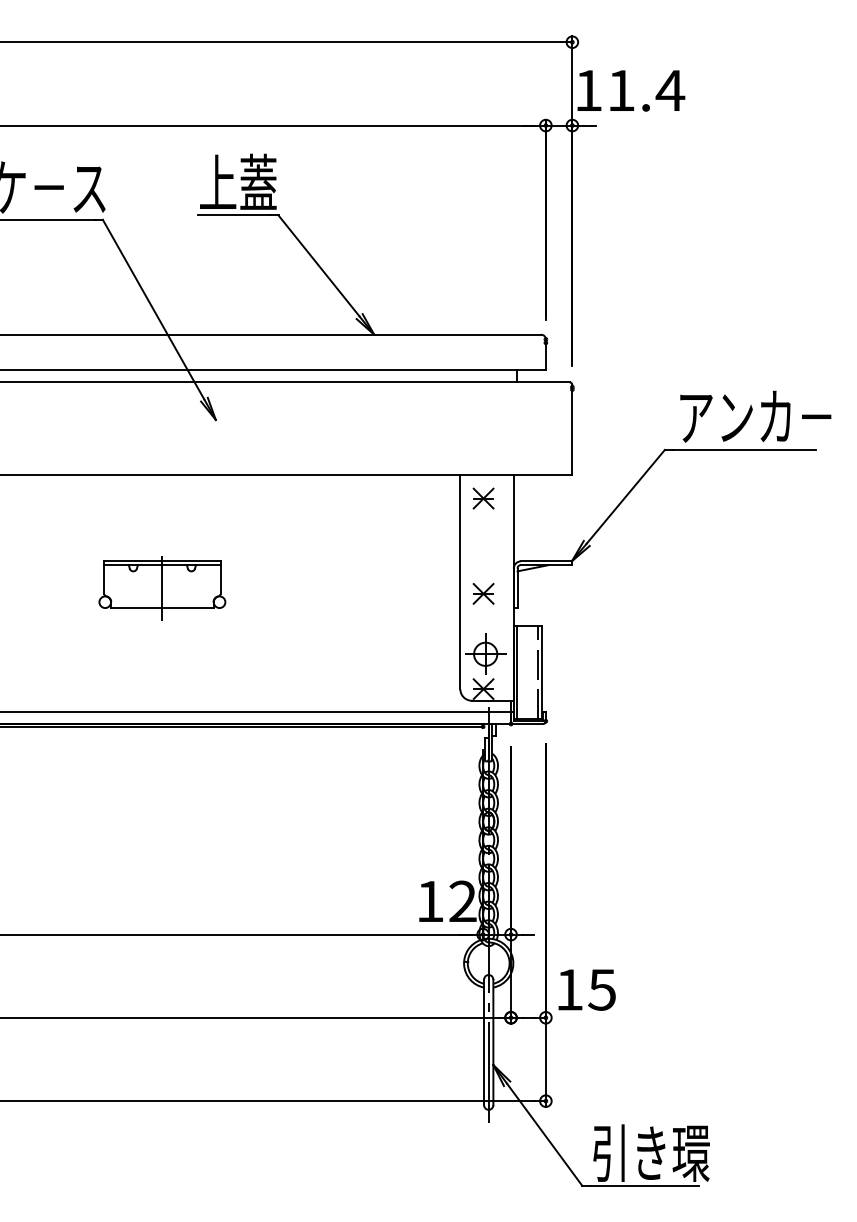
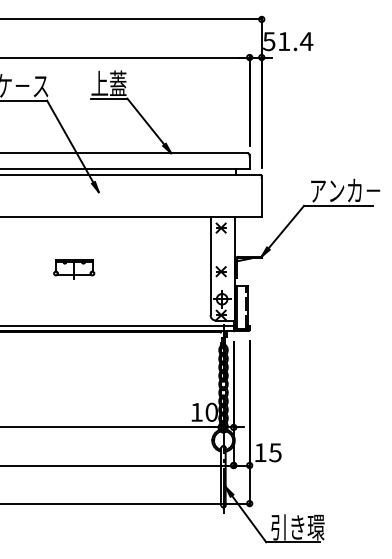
text: (589, 90) -> (269, 41), 11.4 -> 51.4
part: (160, 586) -> (73, 268), size x0.7
text: (462, 899) -> (211, 411), 12 -> 10

